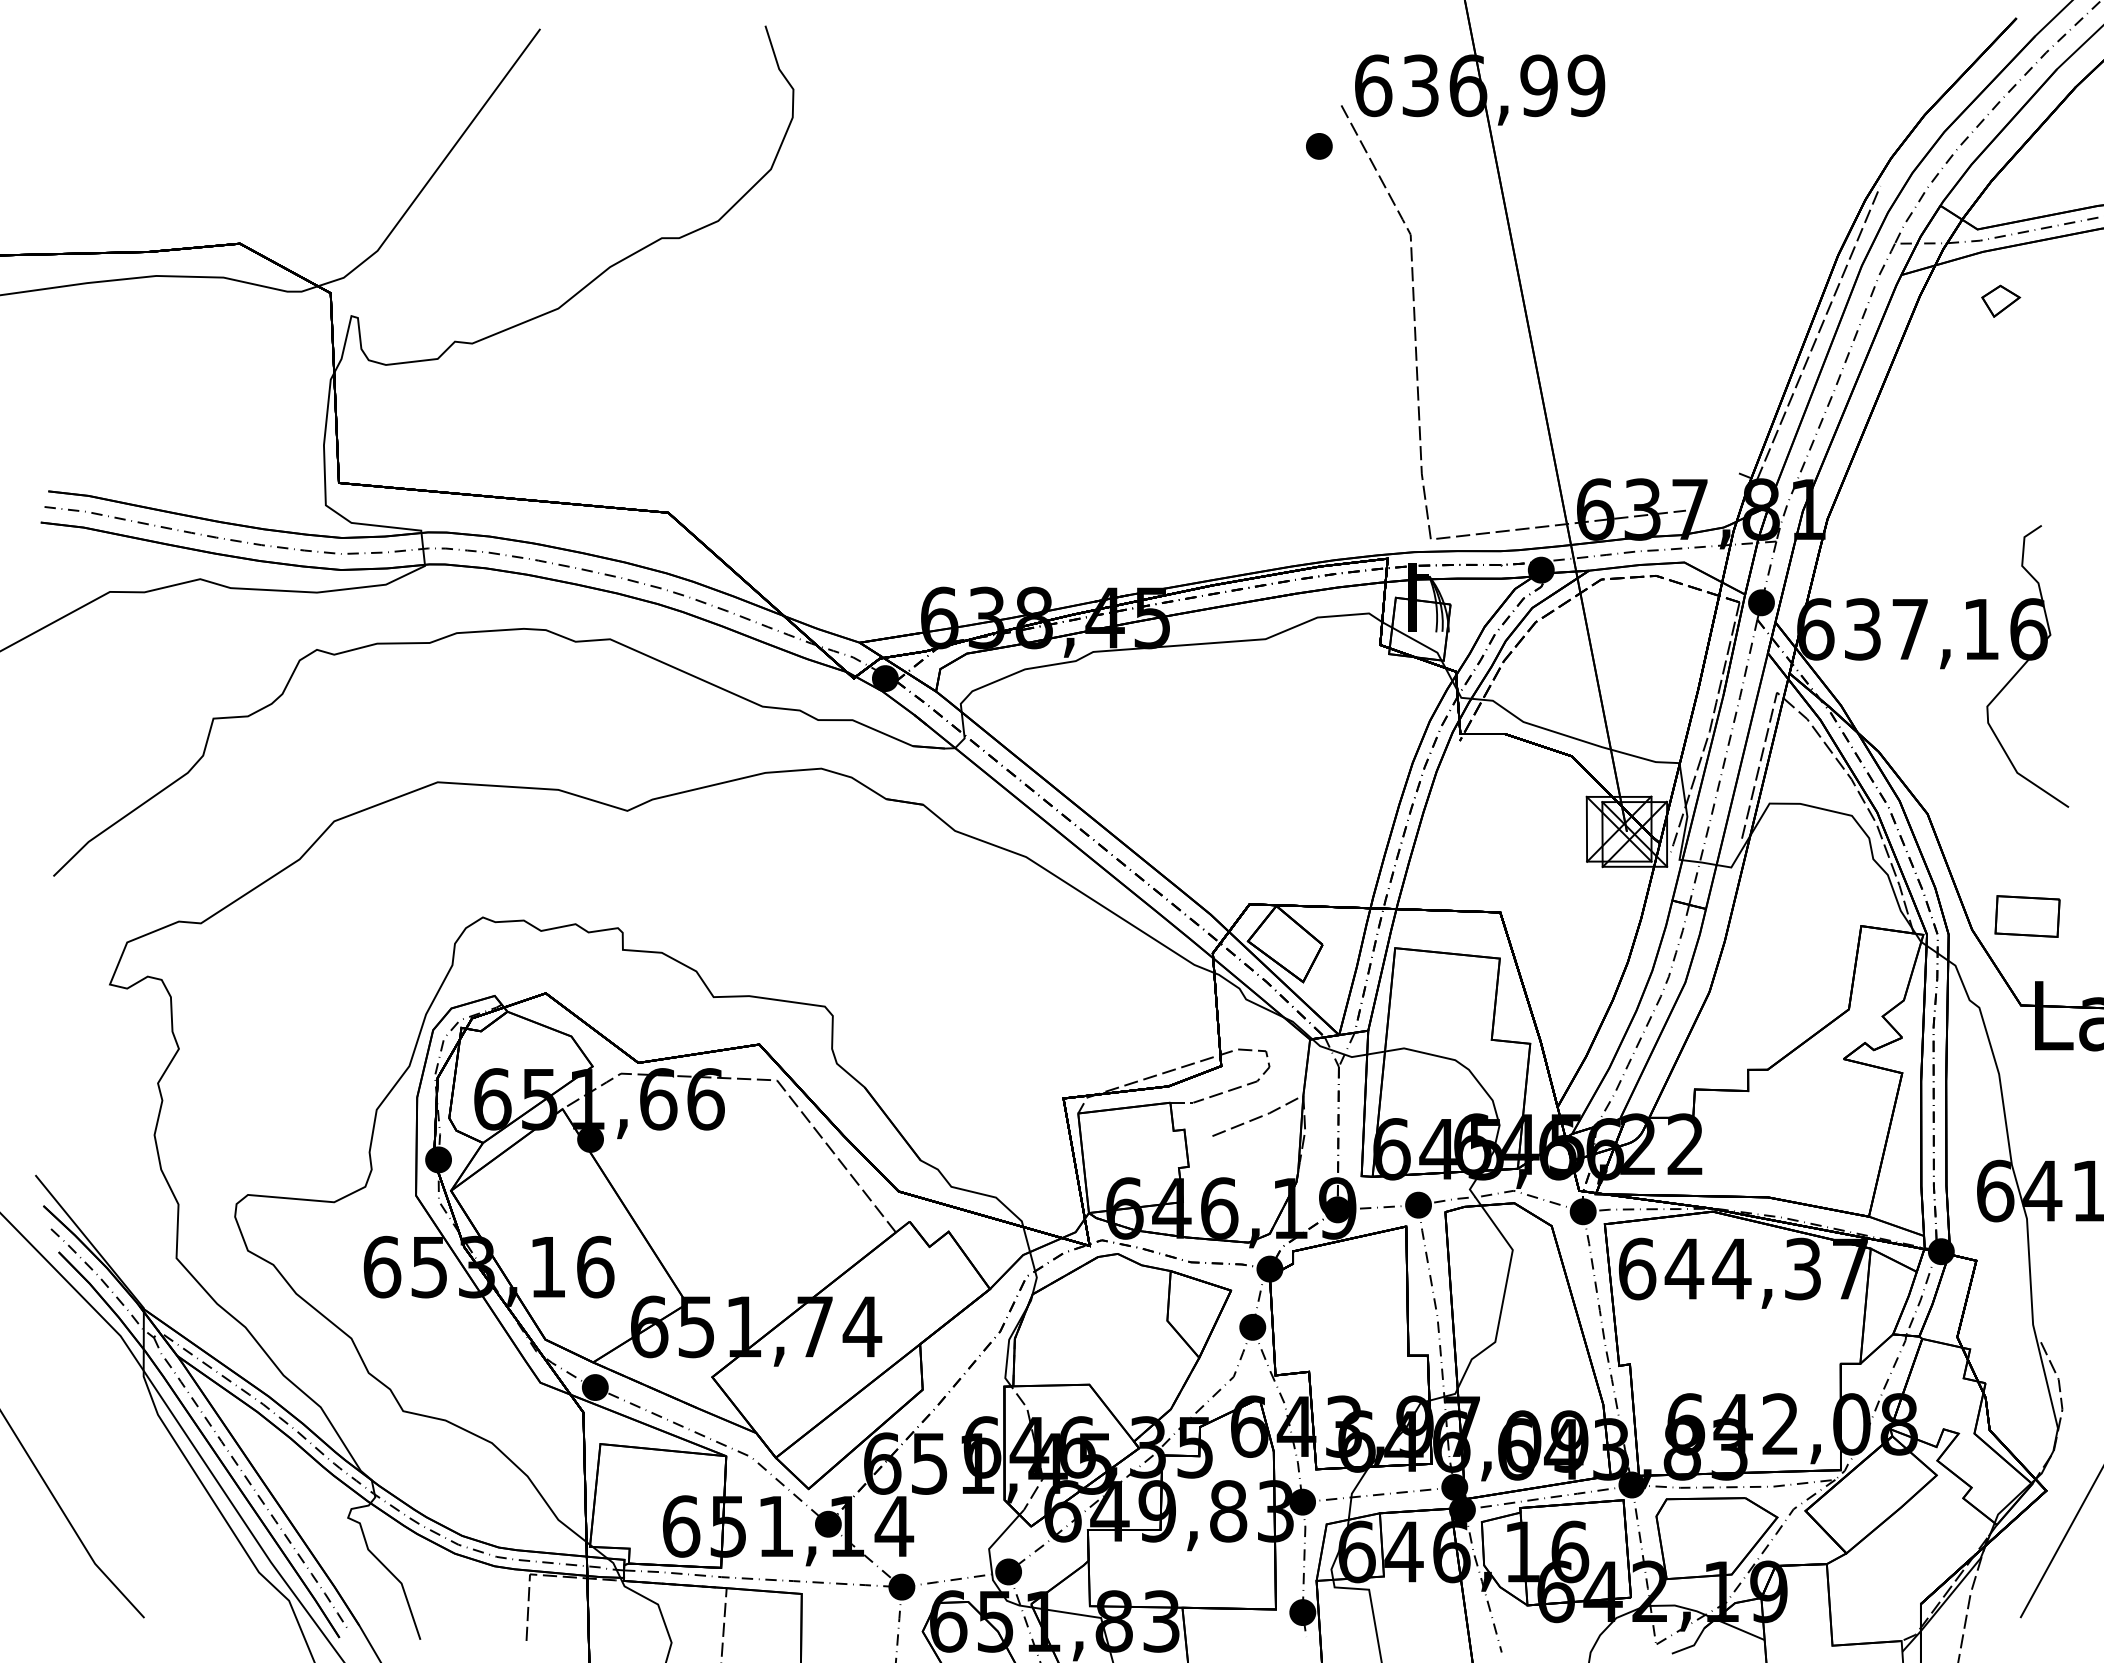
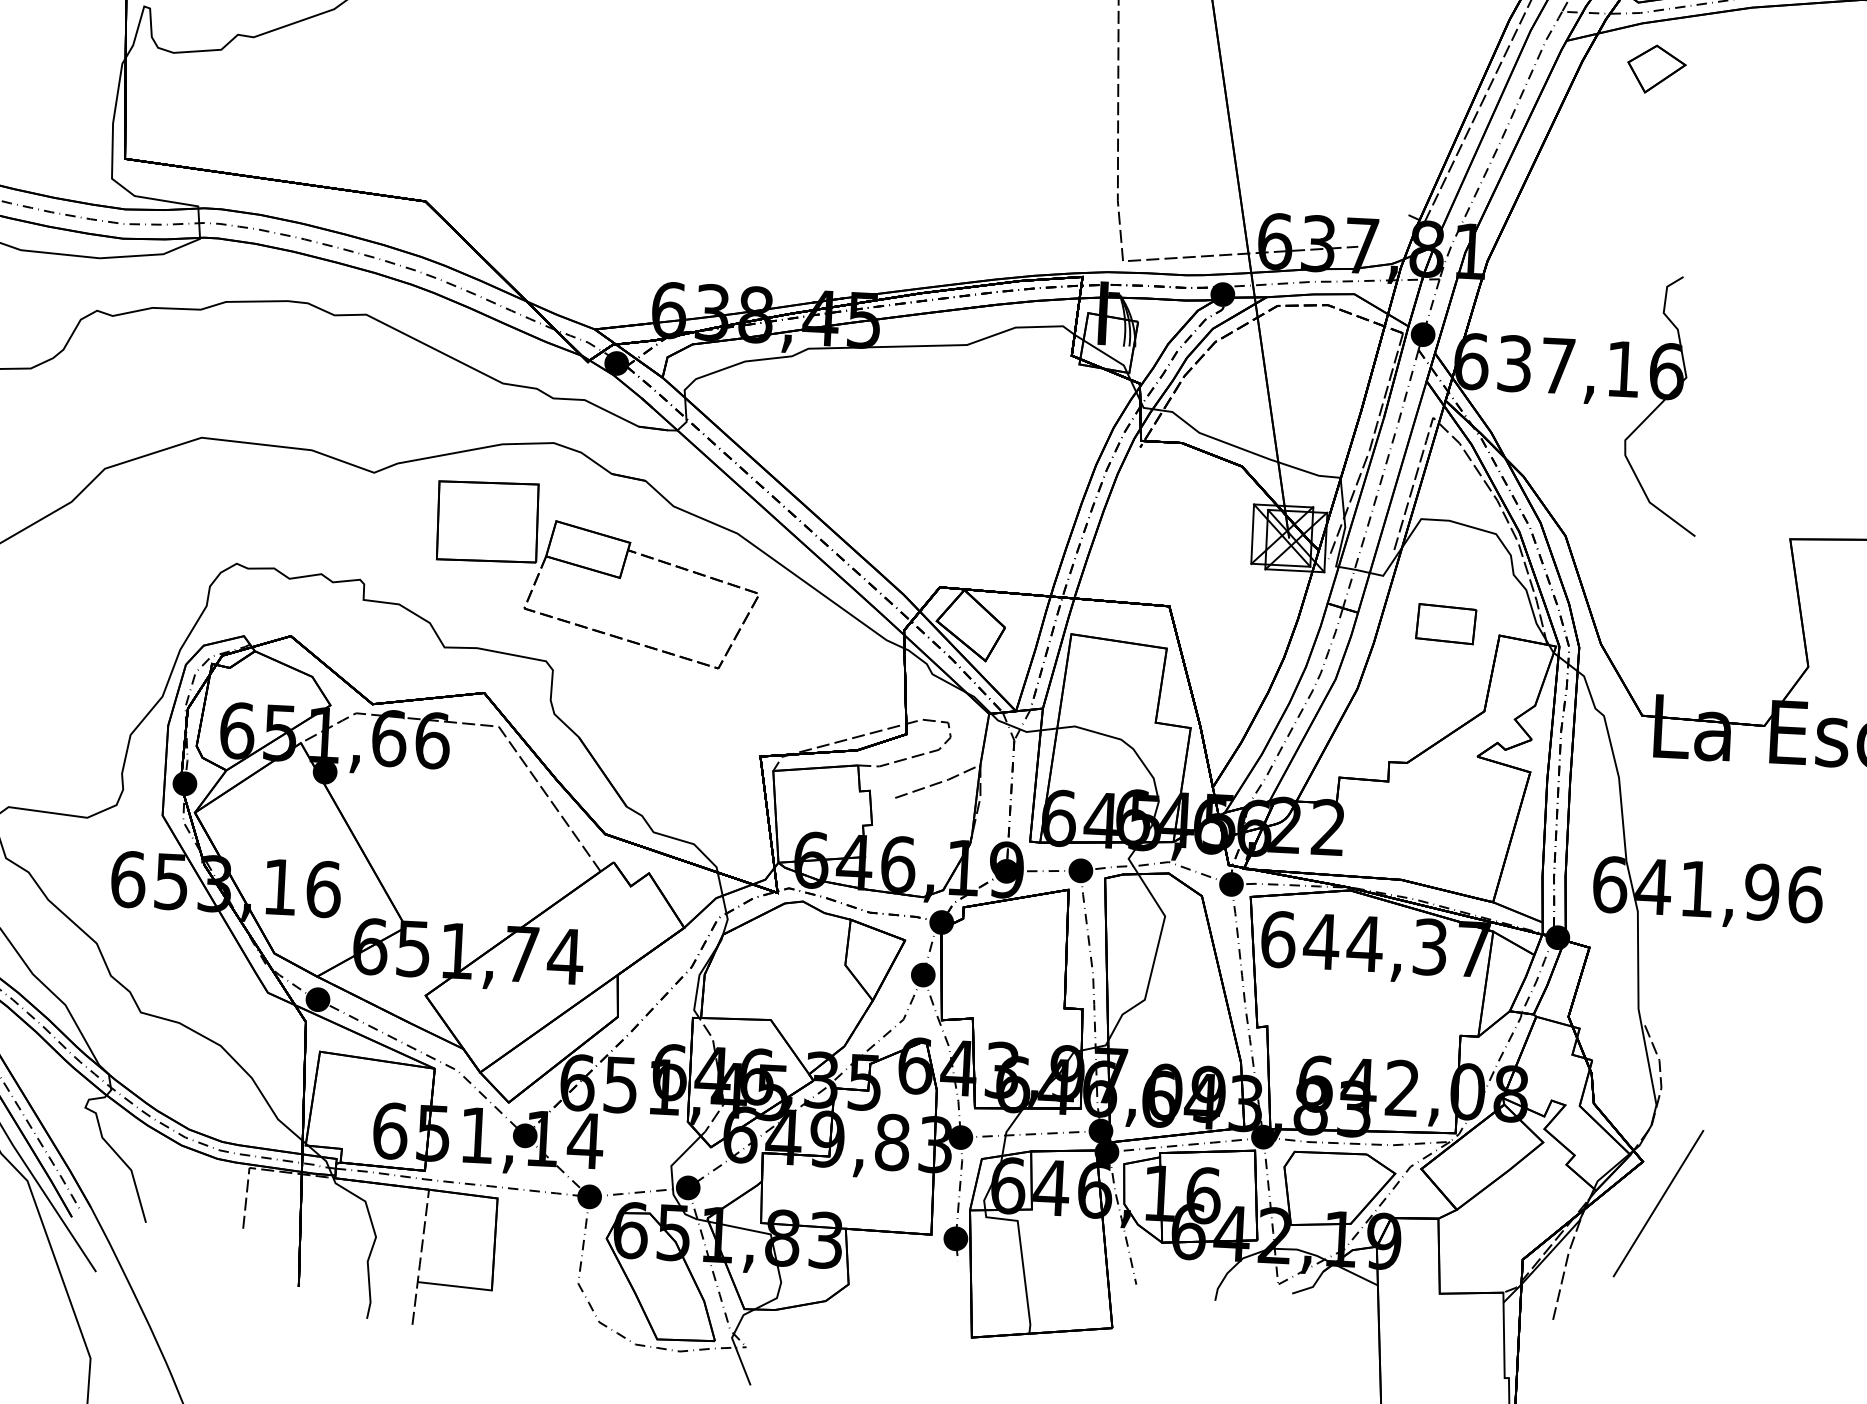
part: (2000, 301) -> (1656, 69), size x1.67
part: (875, 909) -> (596, 574), added
part: (2027, 916) -> (1446, 624), moved

